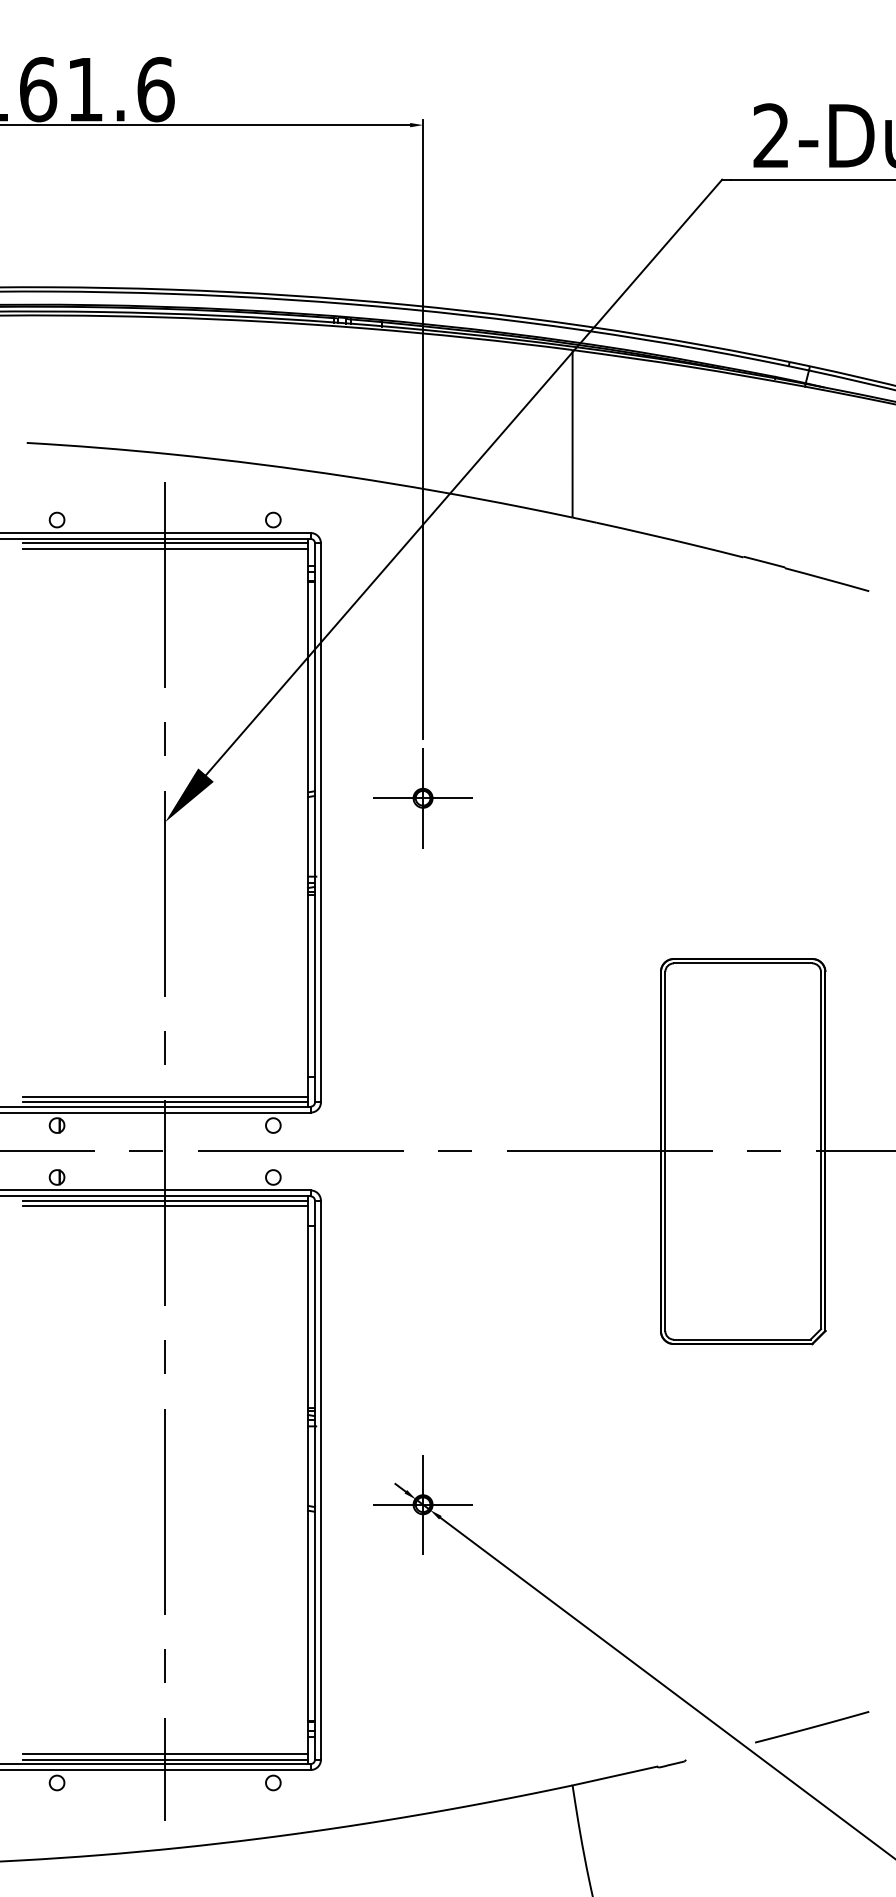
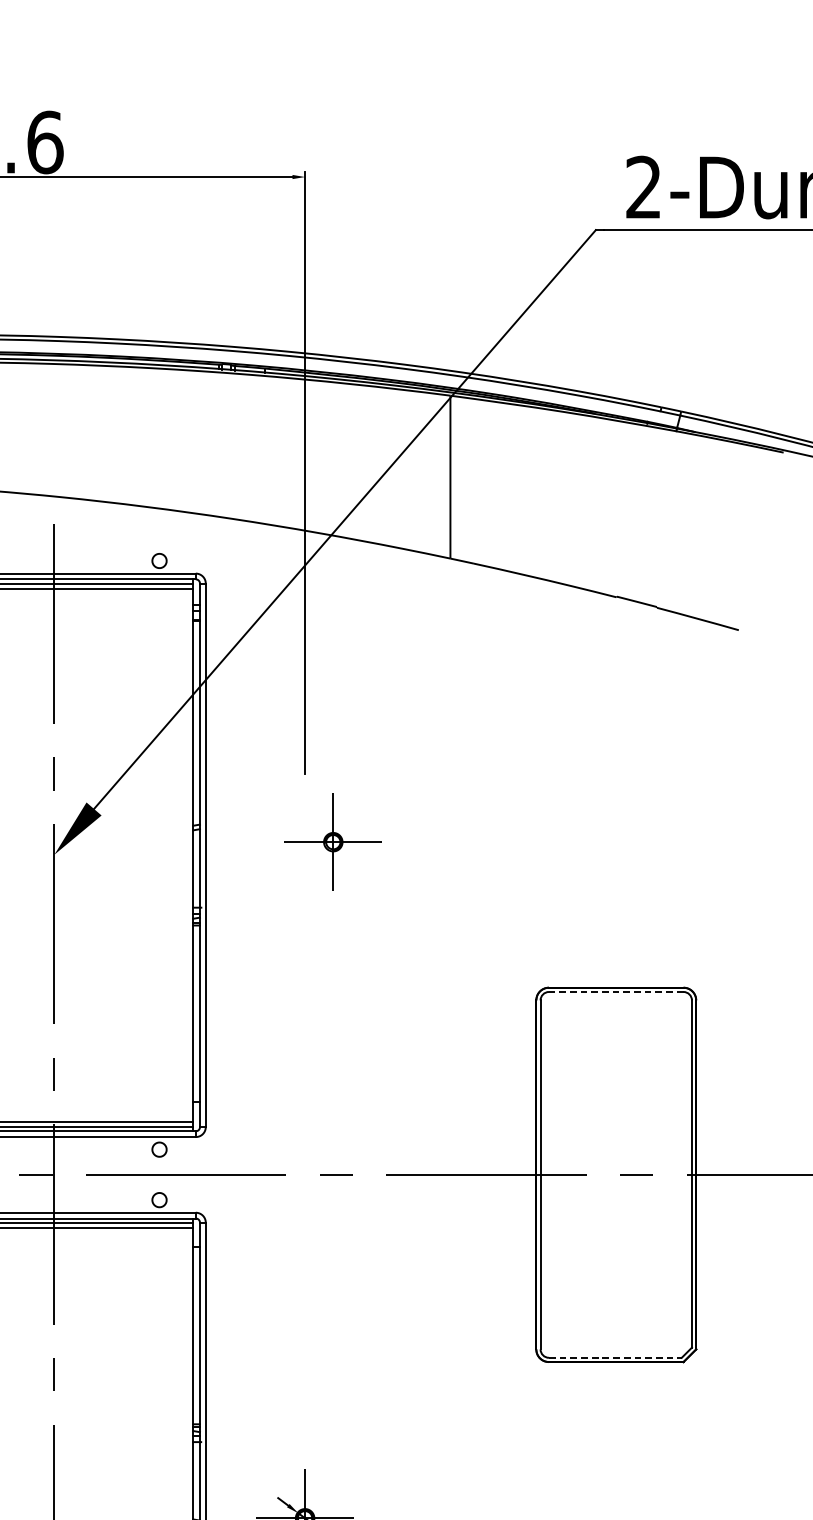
part: (422, 798) -> (332, 842), moved
line: (742, 963) -> (615, 992), solid -> dashed
line: (742, 1339) -> (615, 1357), solid -> dashed

